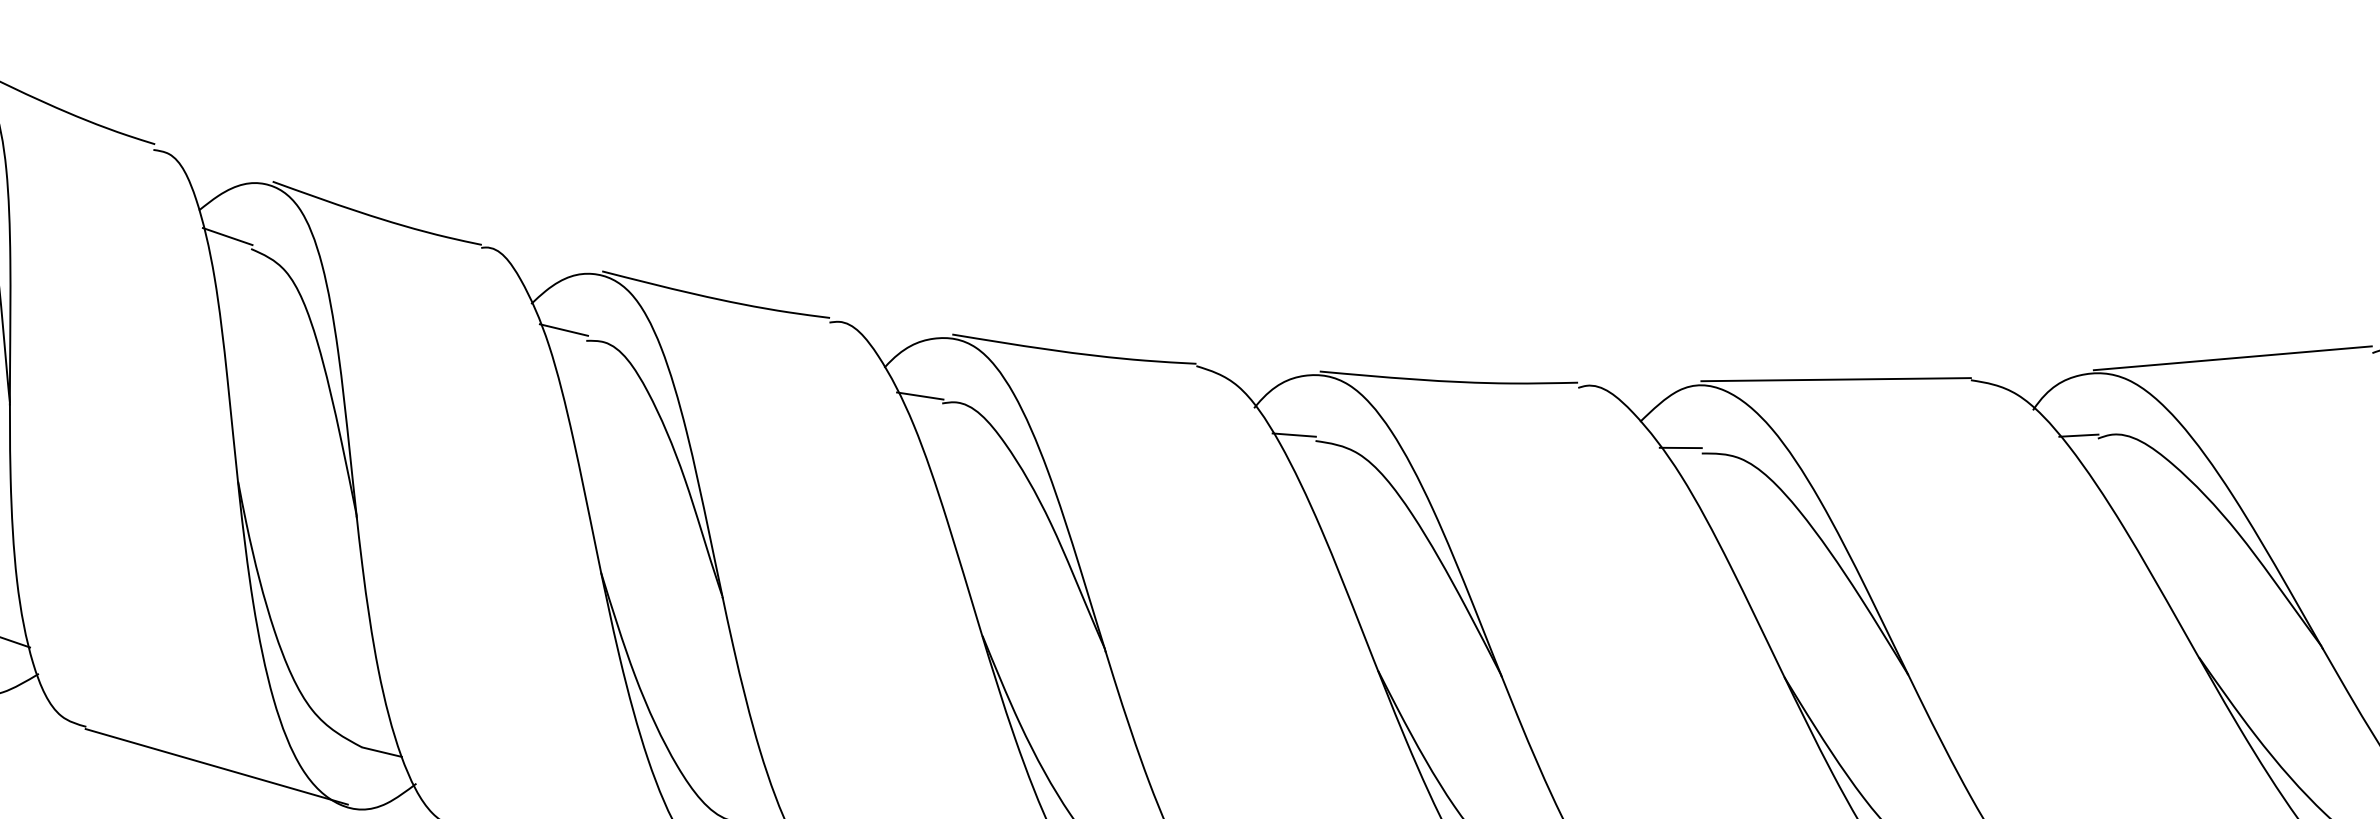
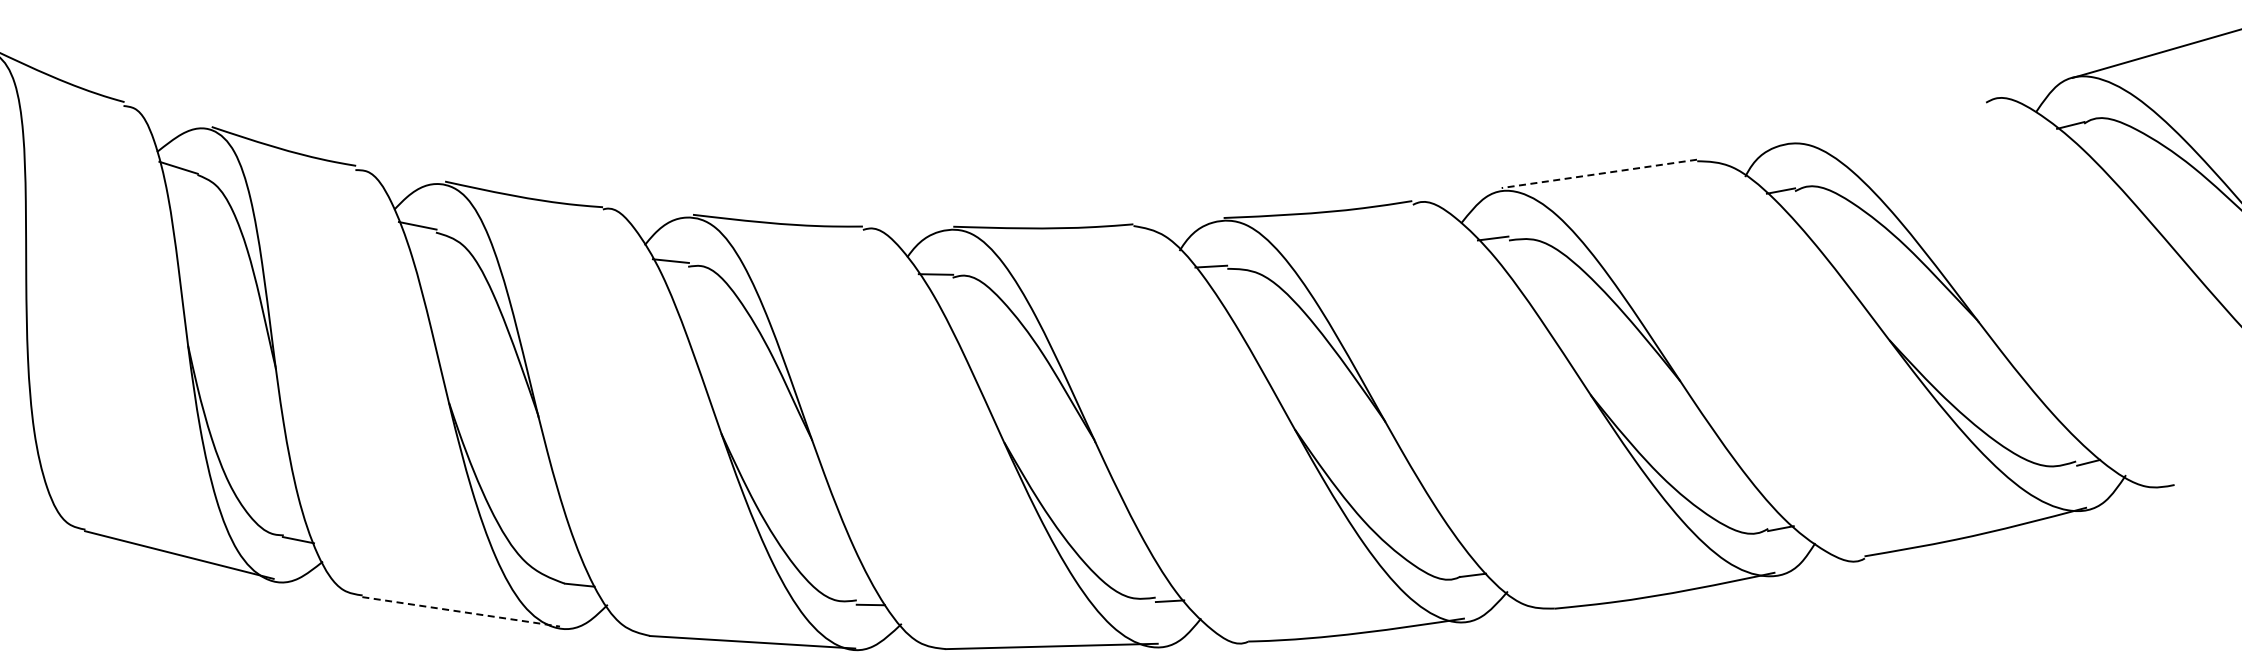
line: (2233, 357) -> (1885, 119), removed
line: (1836, 379) -> (1599, 173), solid -> dashed
line: (217, 766) -> (461, 611), solid -> dashed

